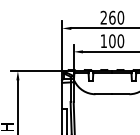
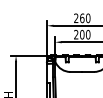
text: (104, 40) -> (76, 34), 100 -> 200

